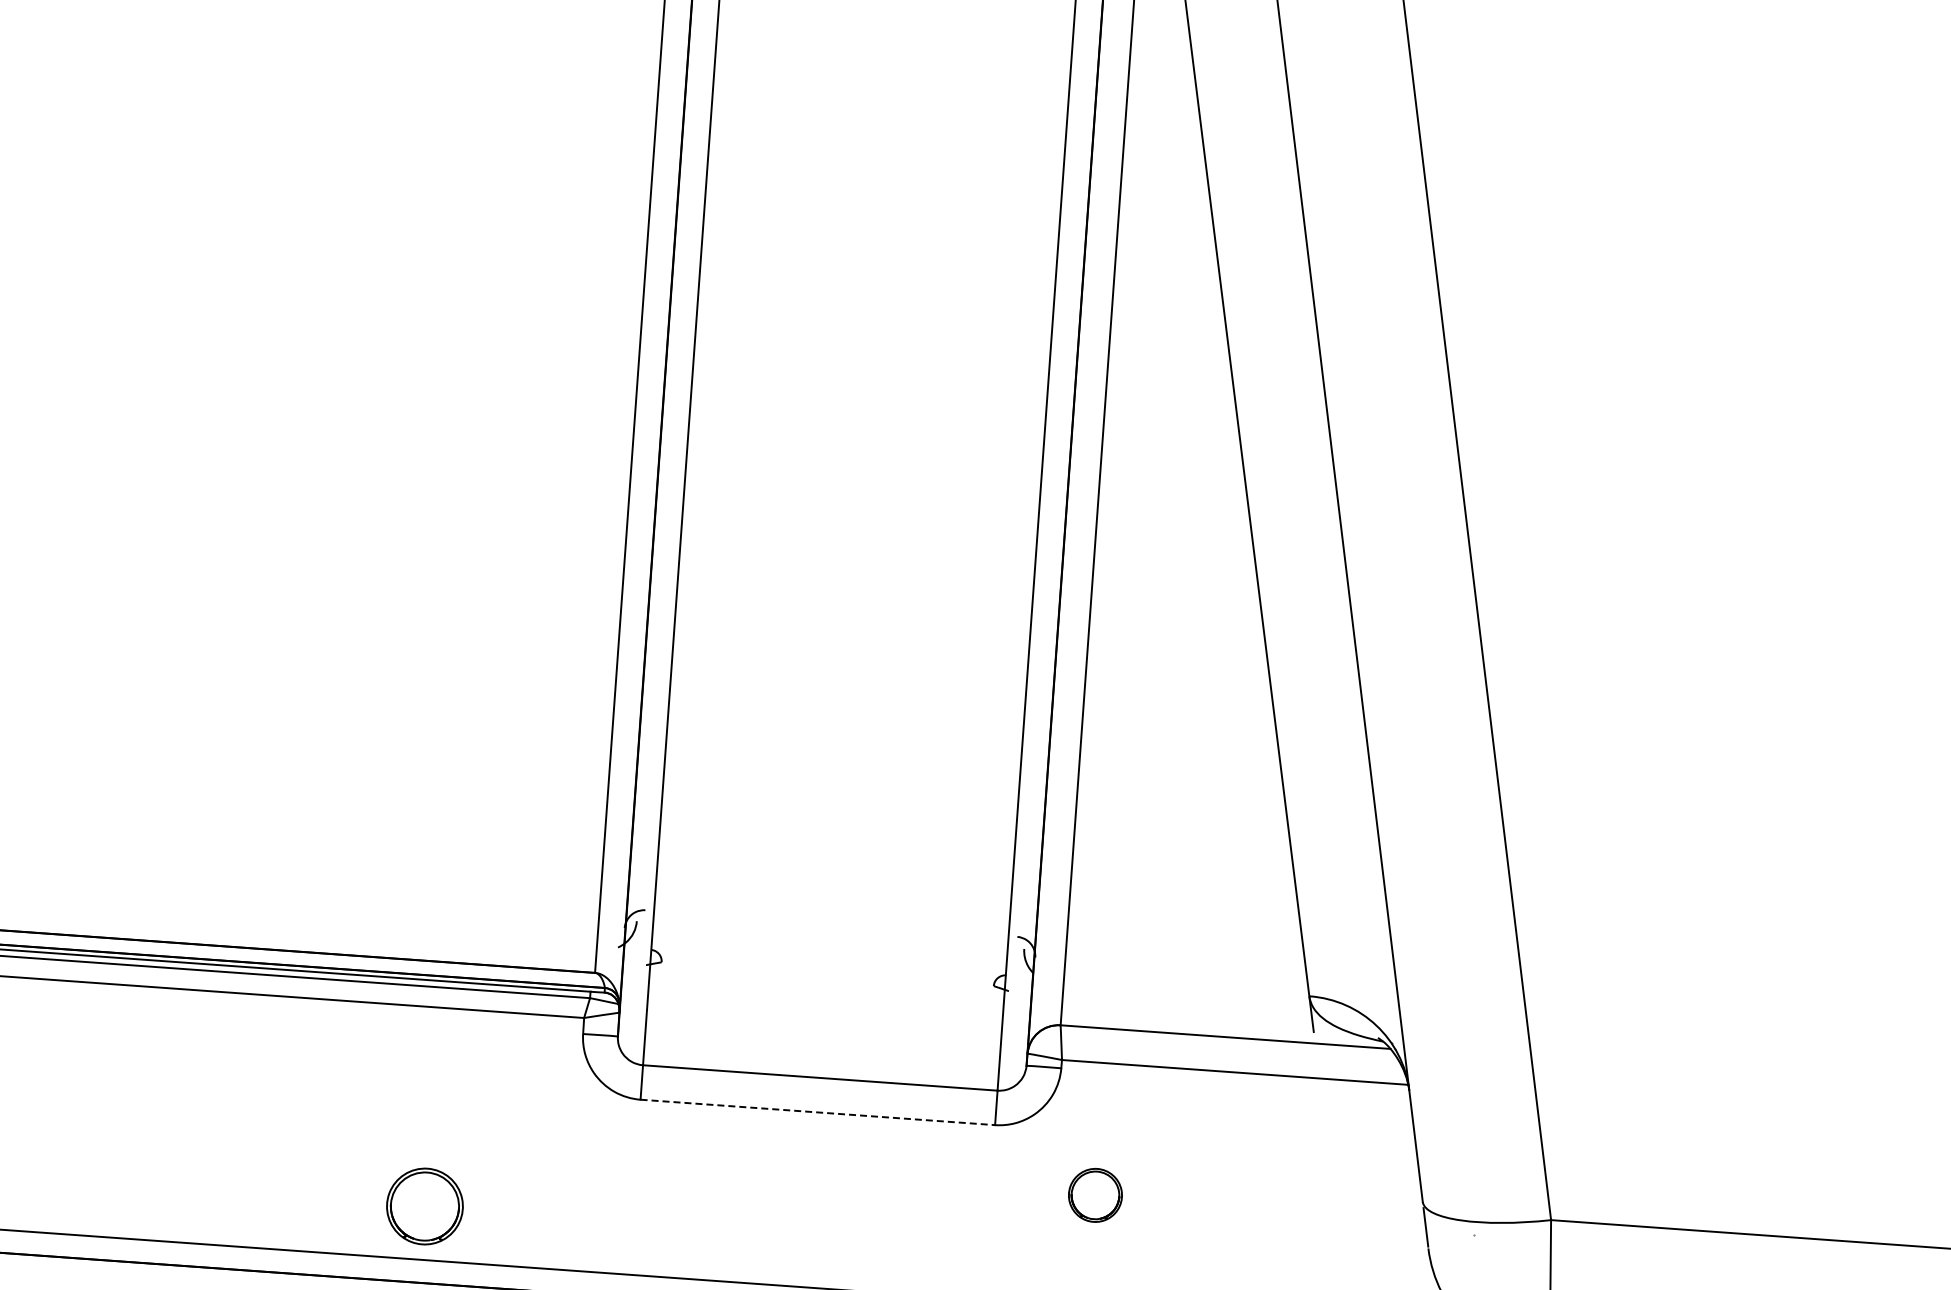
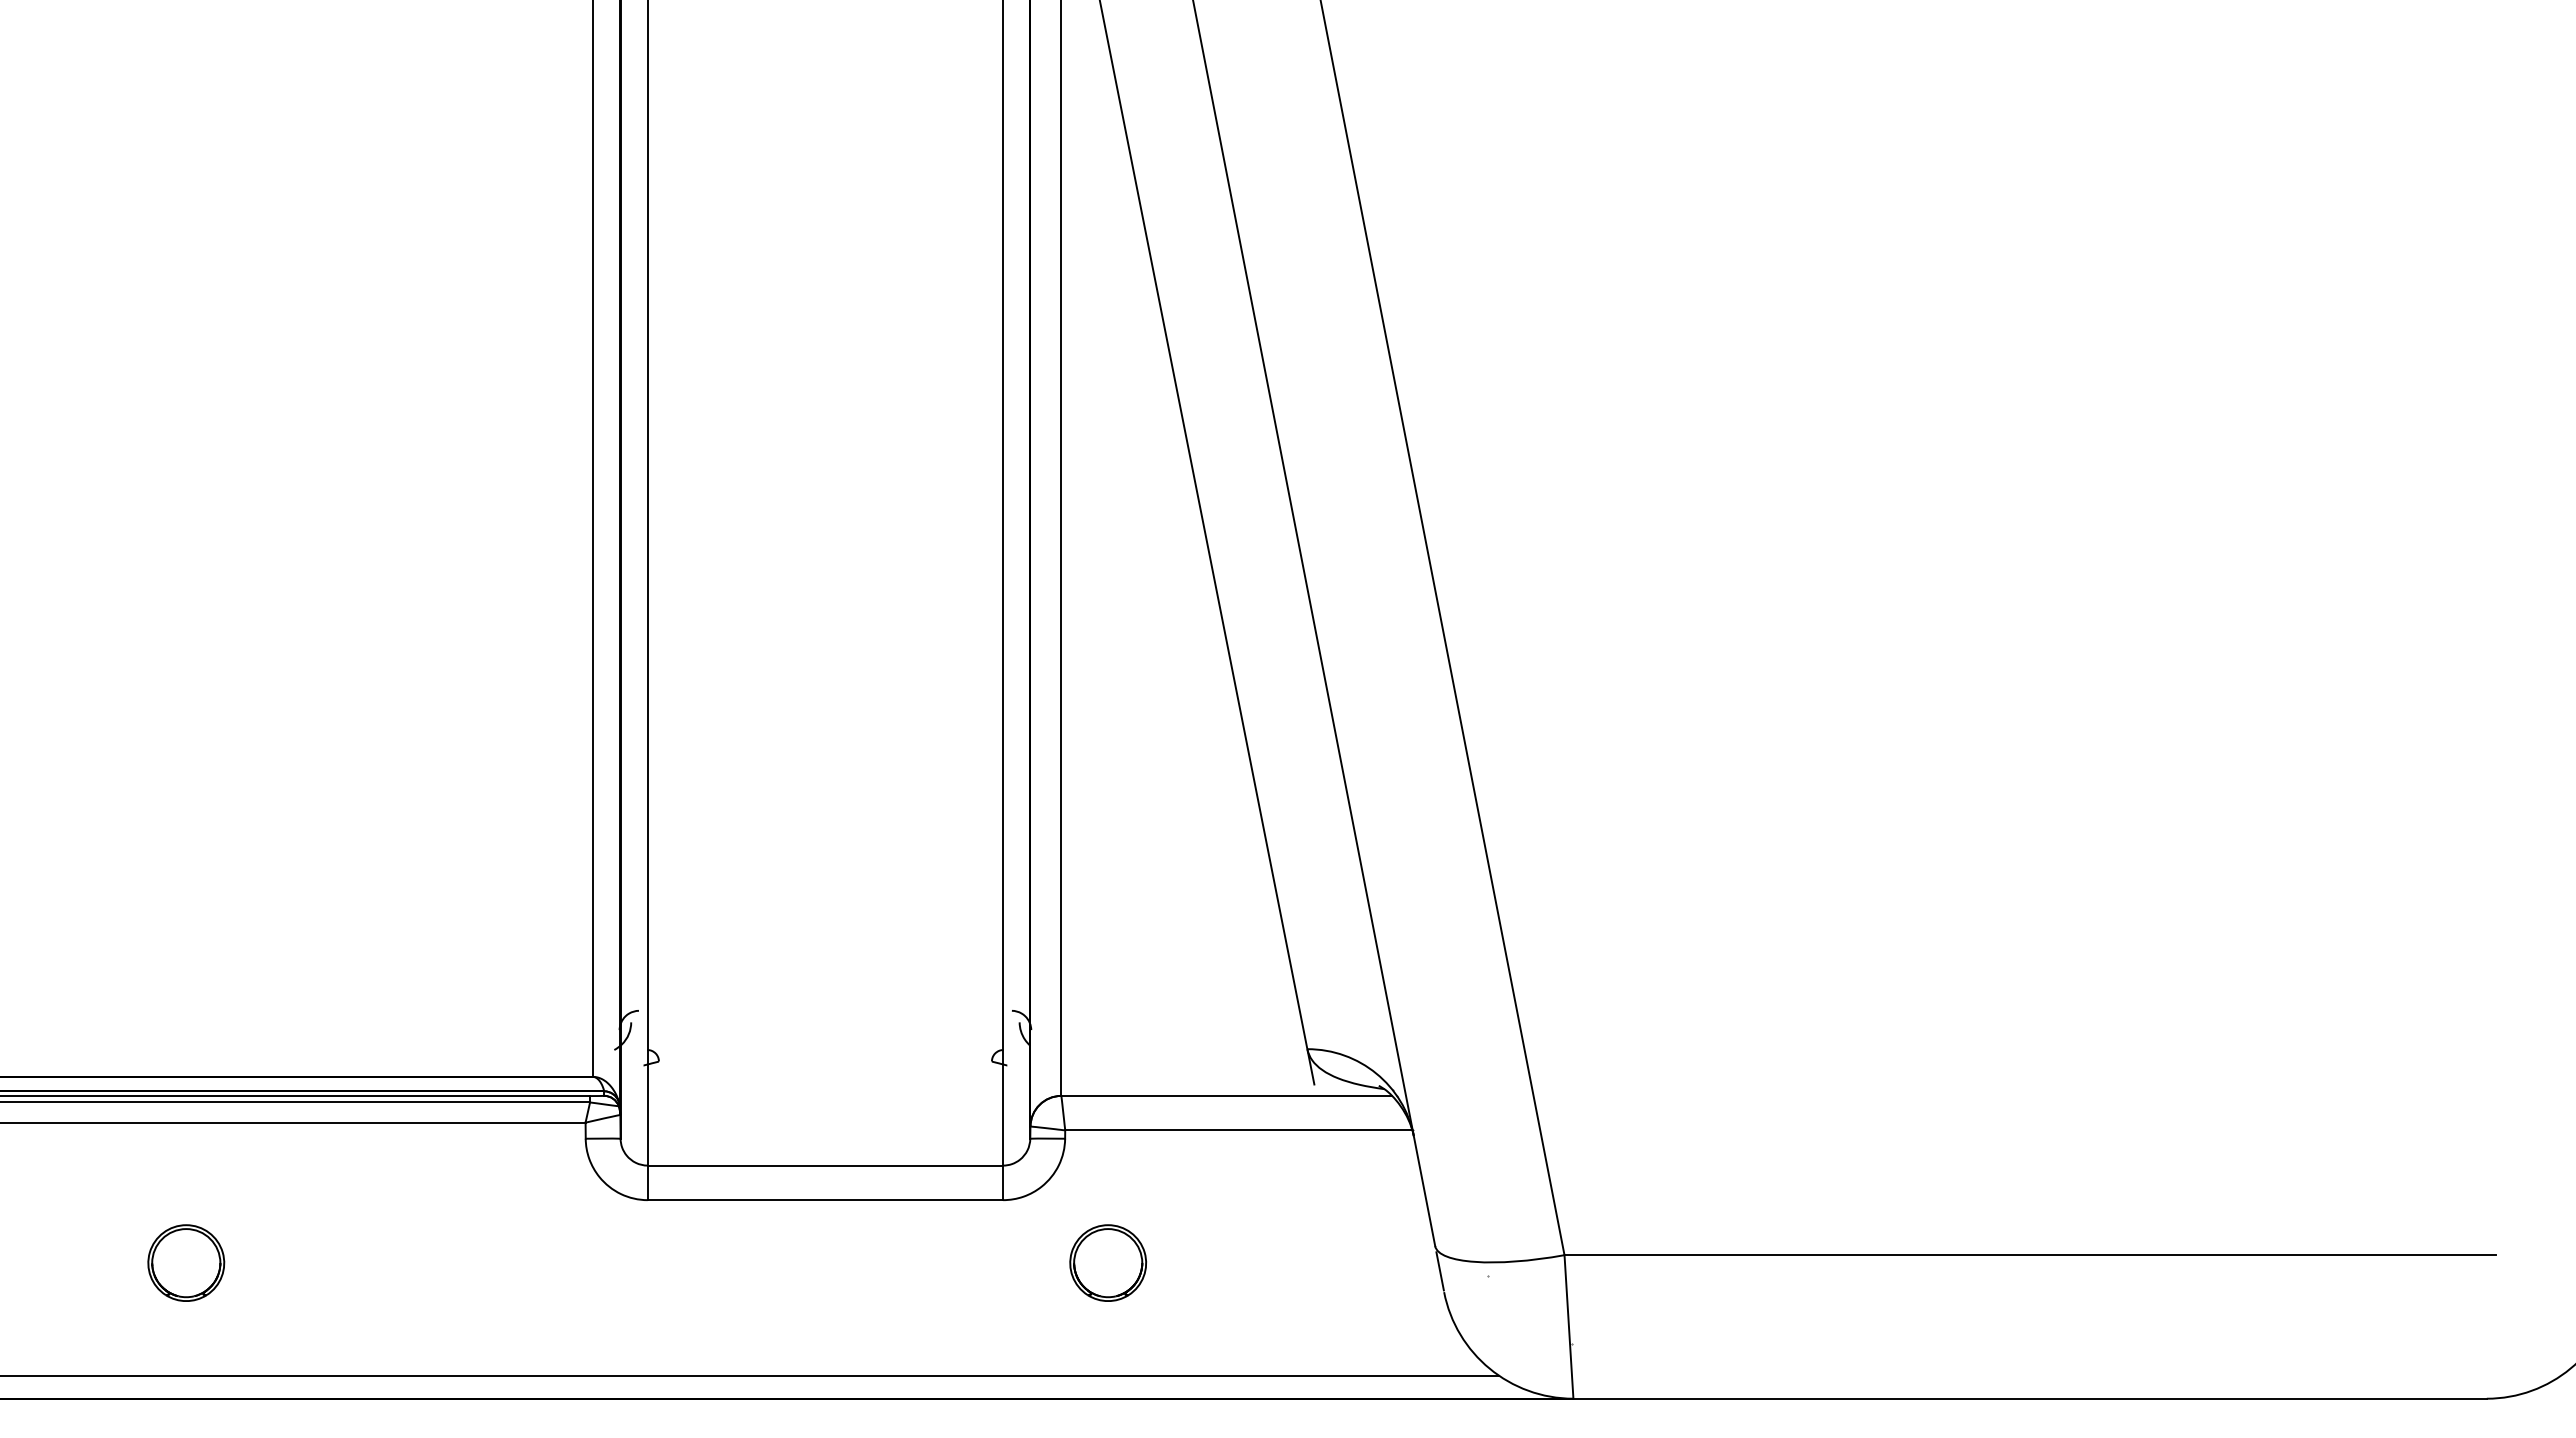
line: (817, 1112) -> (825, 1200), dashed -> solid
part: (1095, 1194) -> (1108, 1262), size x1.43
part: (425, 1205) -> (186, 1262), moved

